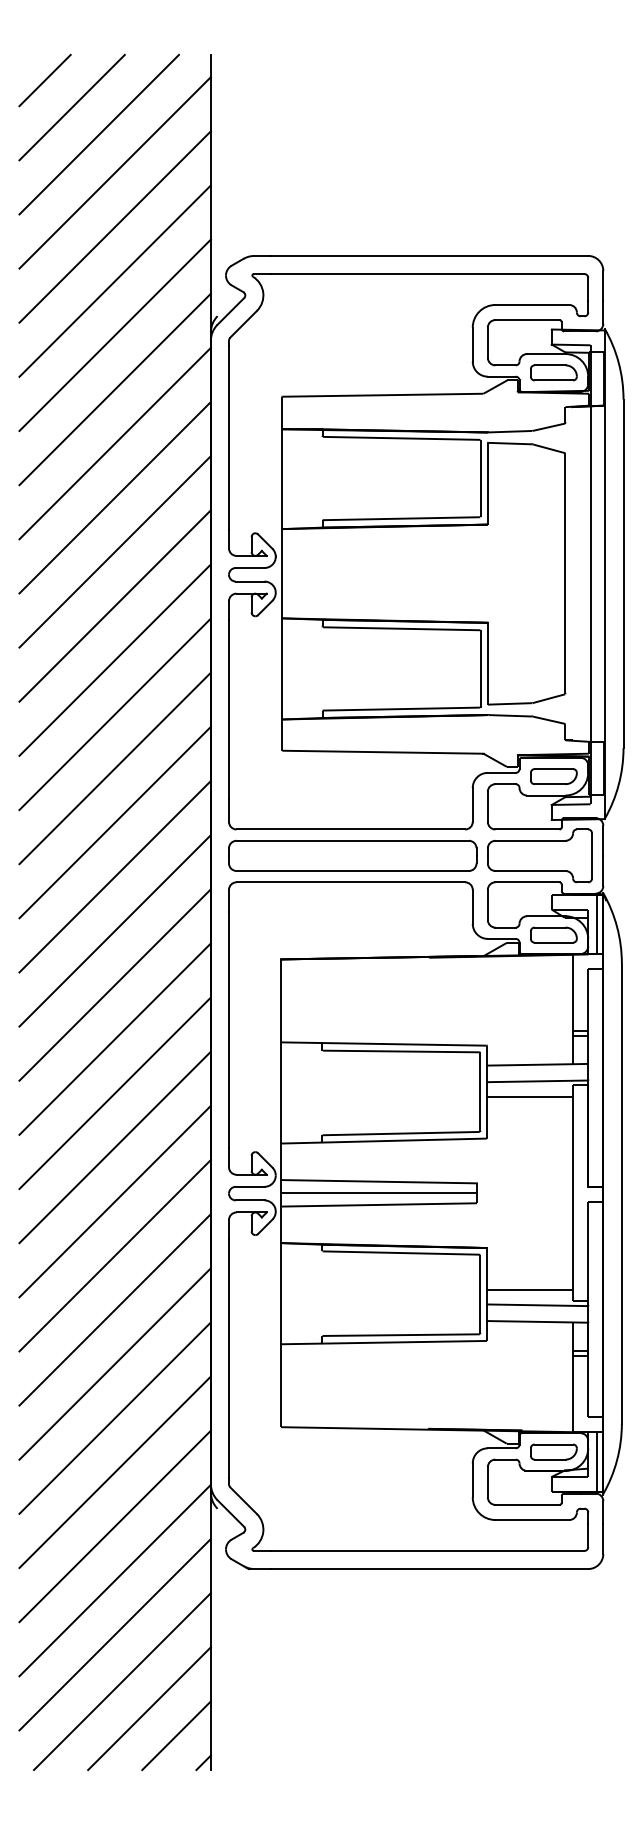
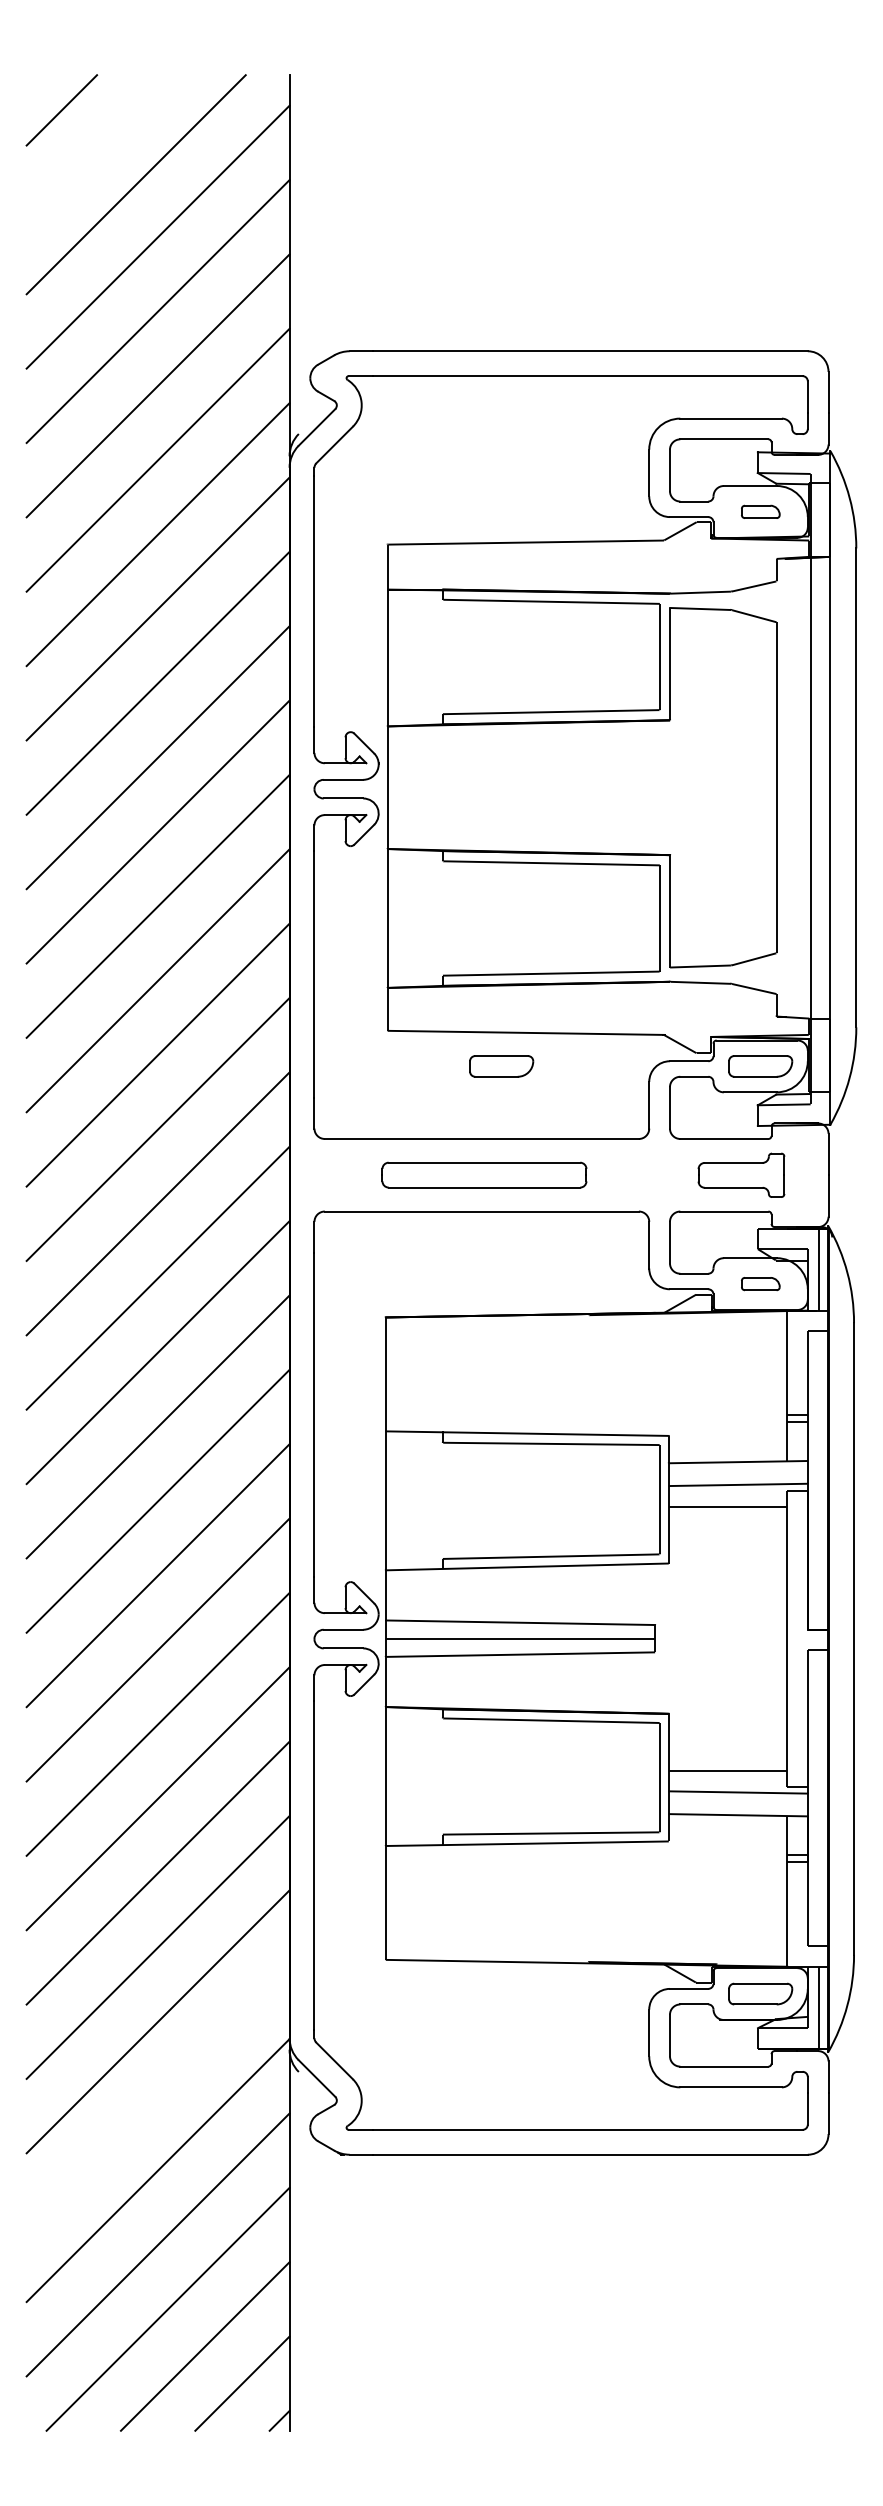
line: (71, 107) -> (98, 147), removed
part: (553, 372) -> (760, 511), size x0.6
part: (365, 776) -> (501, 1066), added
part: (352, 855) -> (484, 1174), size x0.6
part: (539, 856) -> (741, 1175), size x0.6
part: (553, 934) -> (760, 1283), size x0.6
line: (114, 1525) -> (157, 2095), removed

